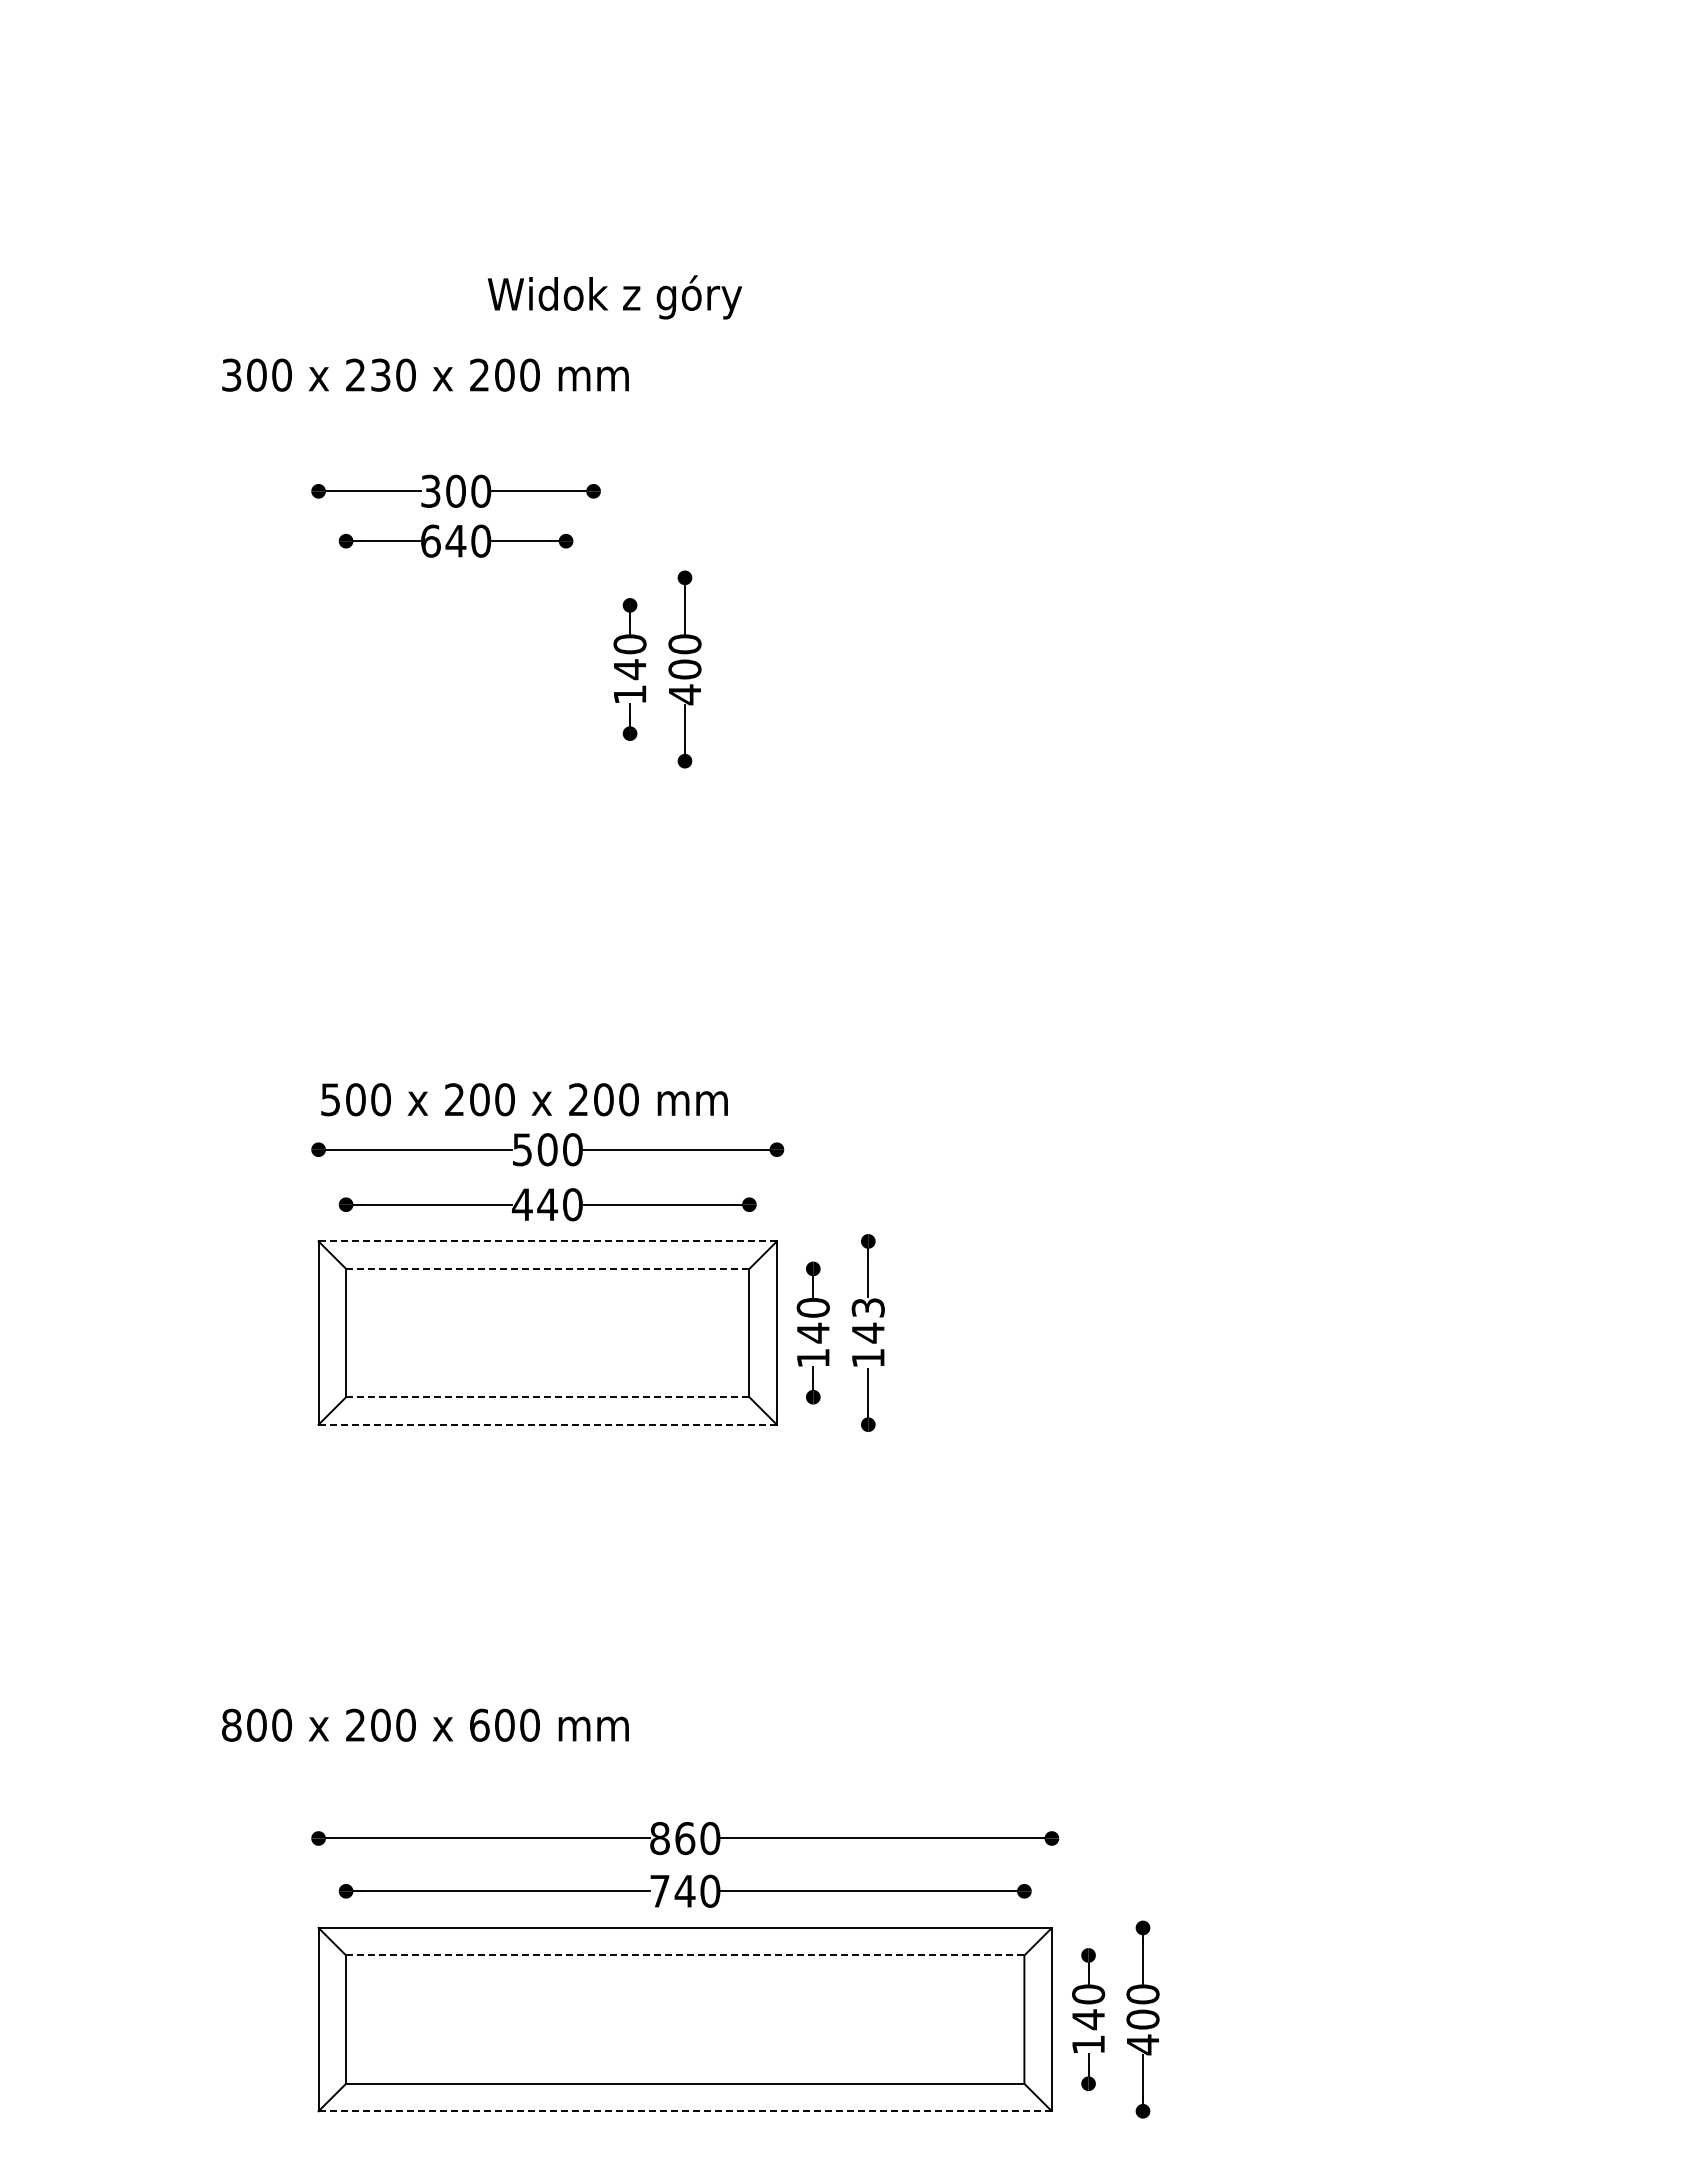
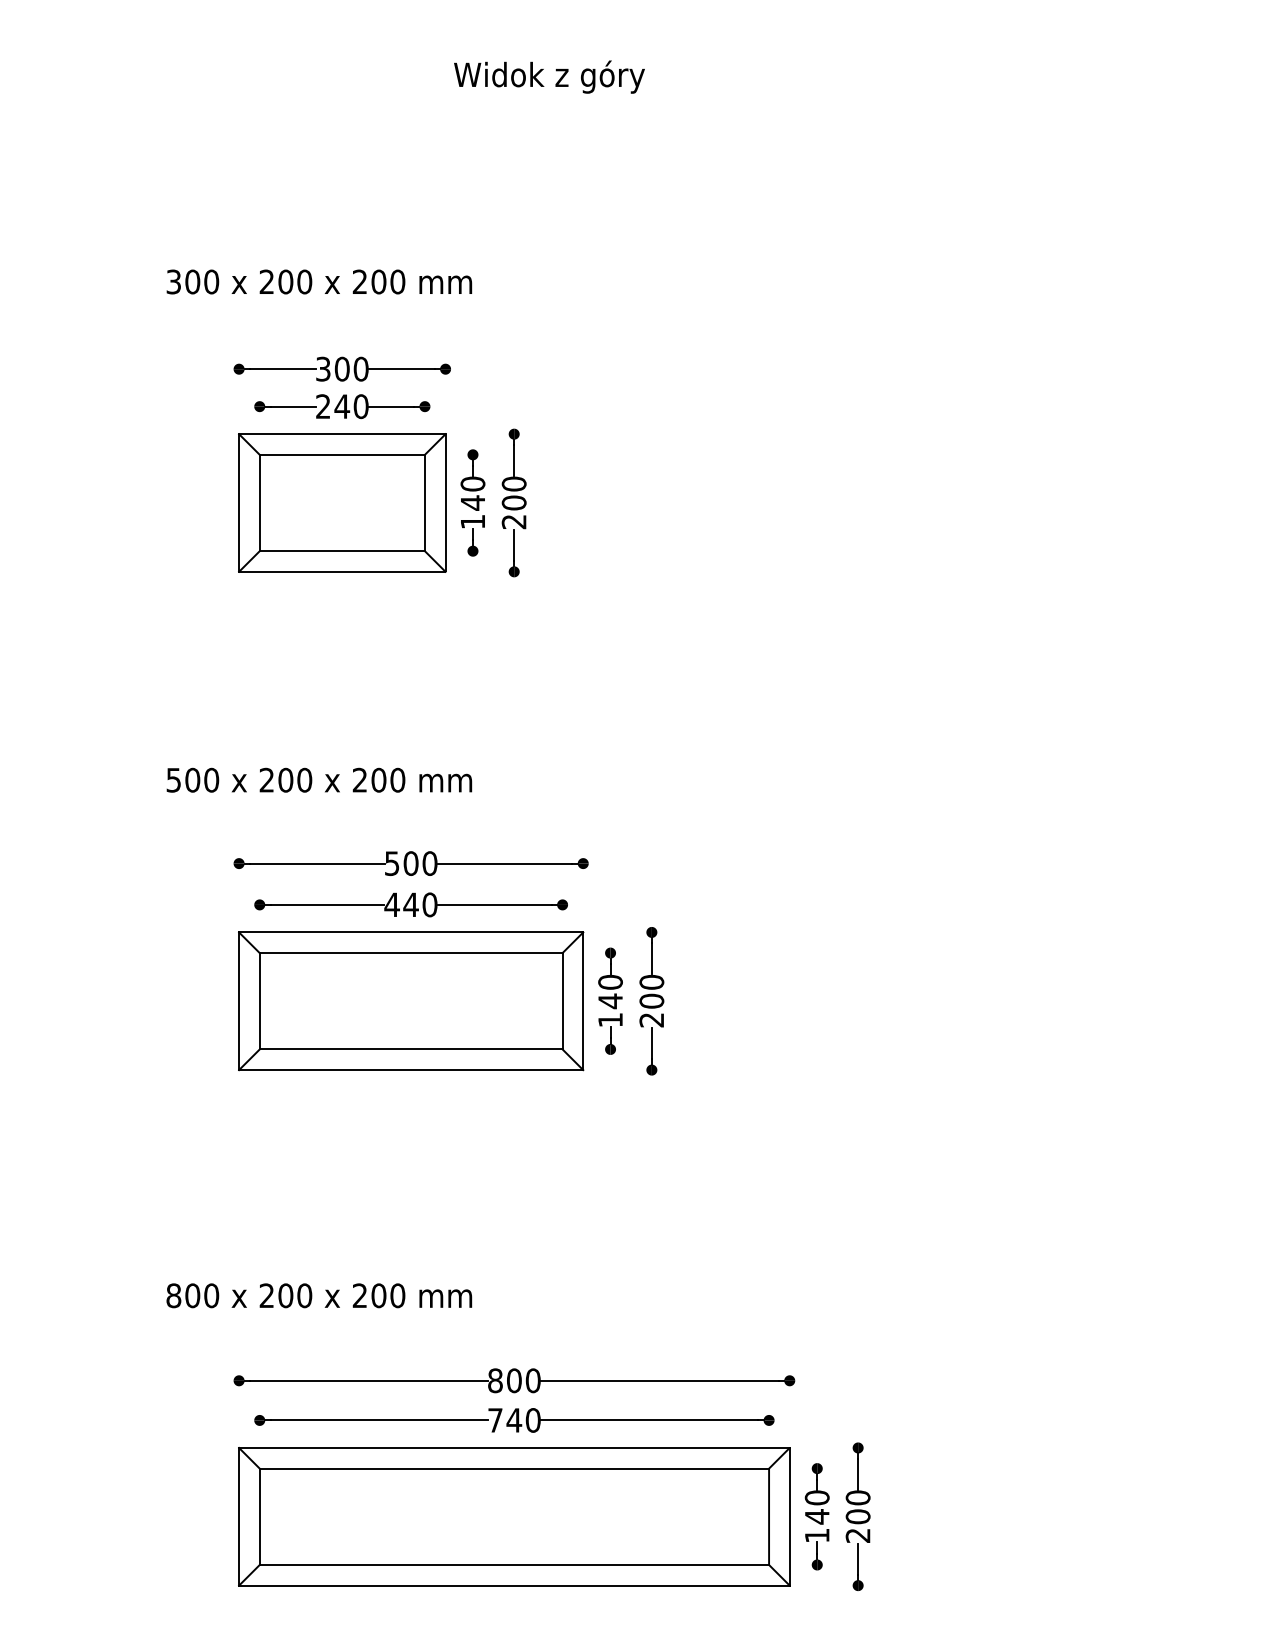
text: (614, 297) -> (549, 77), moved
text: (380, 374) -> (285, 281), 230 -> 200
text: (430, 540) -> (323, 406), 640 -> 240
part: (455, 669) -> (341, 502), added
text: (684, 694) -> (513, 521), 400 -> 200
text: (524, 1099) -> (319, 780), moved
line: (548, 1241) -> (411, 932), dashed -> solid
line: (547, 1268) -> (410, 952), dashed -> solid
text: (867, 1332) -> (651, 1000), 143 -> 200
line: (547, 1397) -> (410, 1049), dashed -> solid
line: (547, 1424) -> (410, 1069), dashed -> solid
text: (479, 1724) -> (359, 1295), 600 -> 200
text: (685, 1837) -> (514, 1380), 860 -> 800
line: (685, 1955) -> (514, 1468), dashed -> solid
text: (1142, 2044) -> (857, 1535), 400 -> 200
line: (685, 2111) -> (514, 1585), dashed -> solid

